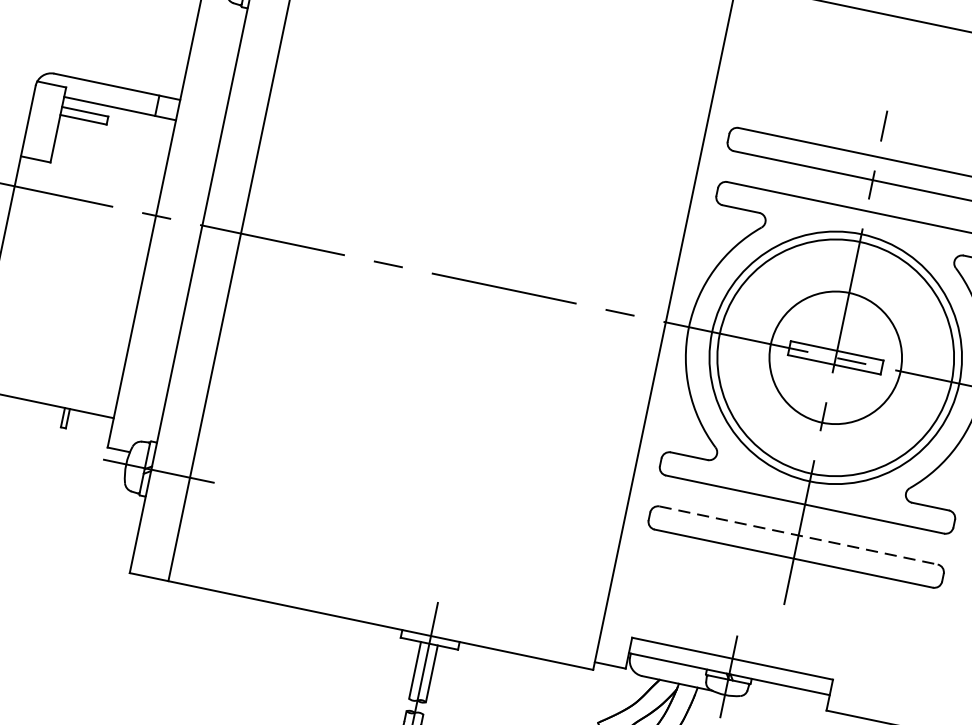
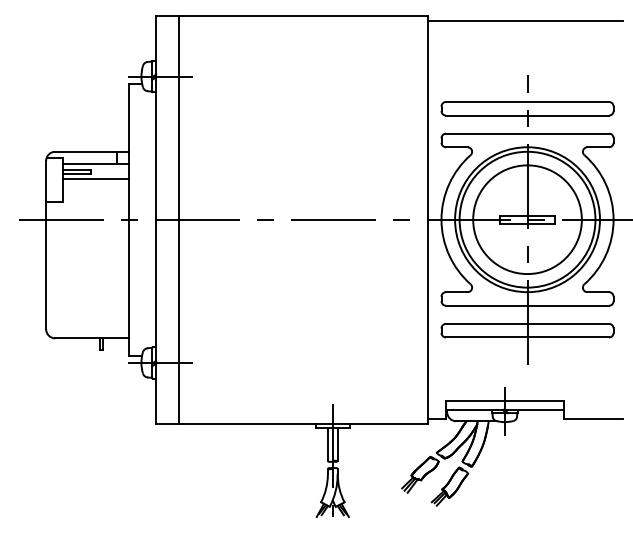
line: (114, 135) -> (96, 179), added
circle: (835, 357) -> (527, 219), size x1.43
line: (798, 534) -> (527, 323), dashed -> solid

